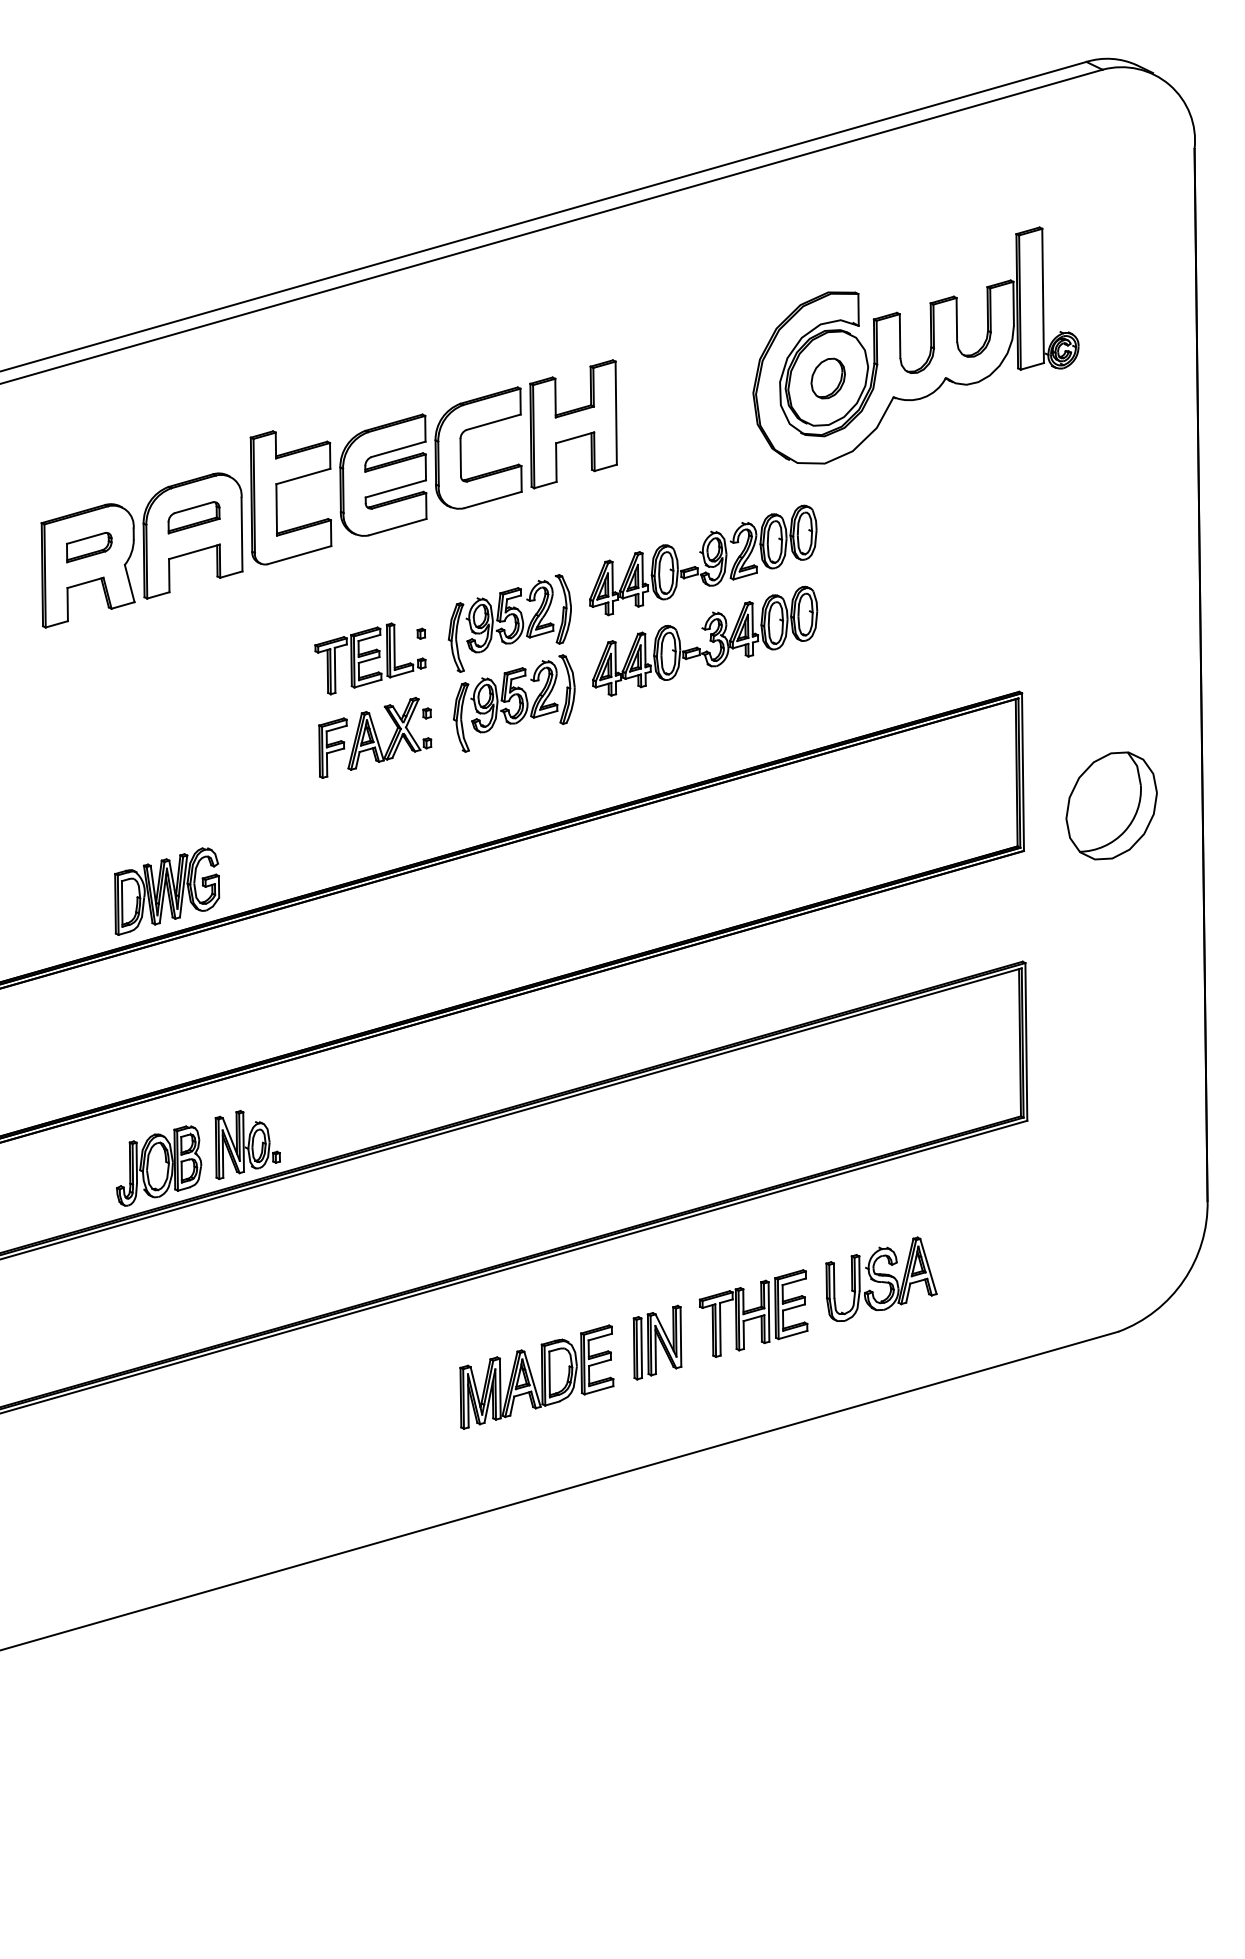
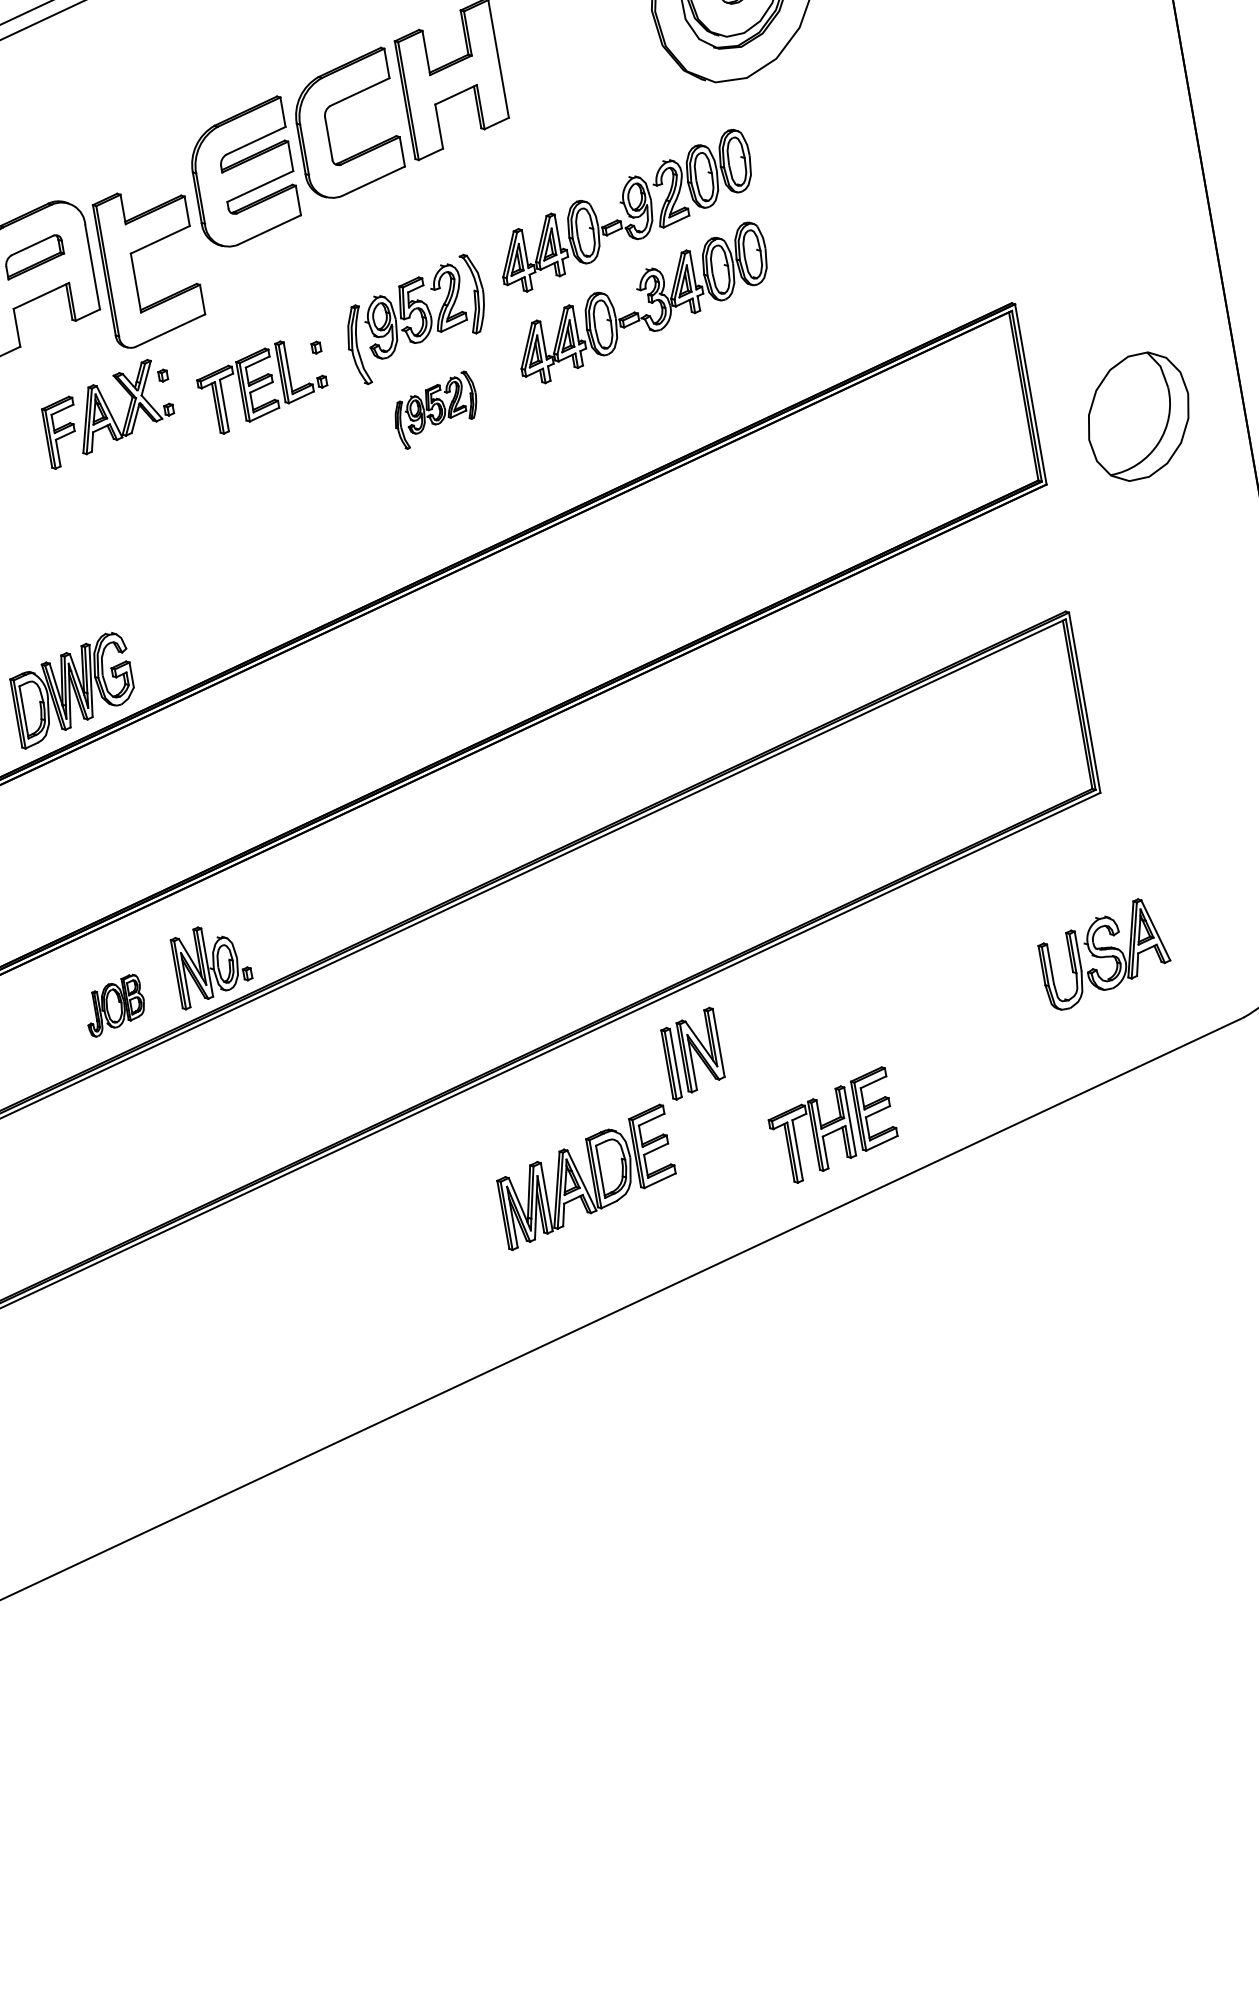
part: (277, 497) -> (134, 268), moved
part: (514, 703) -> (435, 410), size x0.6
part: (375, 737) -> (108, 412), moved
part: (159, 1165) -> (115, 1004), size x0.6
part: (881, 1278) -> (1104, 952), moved
part: (753, 1313) -> (832, 1126), moved
part: (657, 1342) -> (692, 1053), moved

